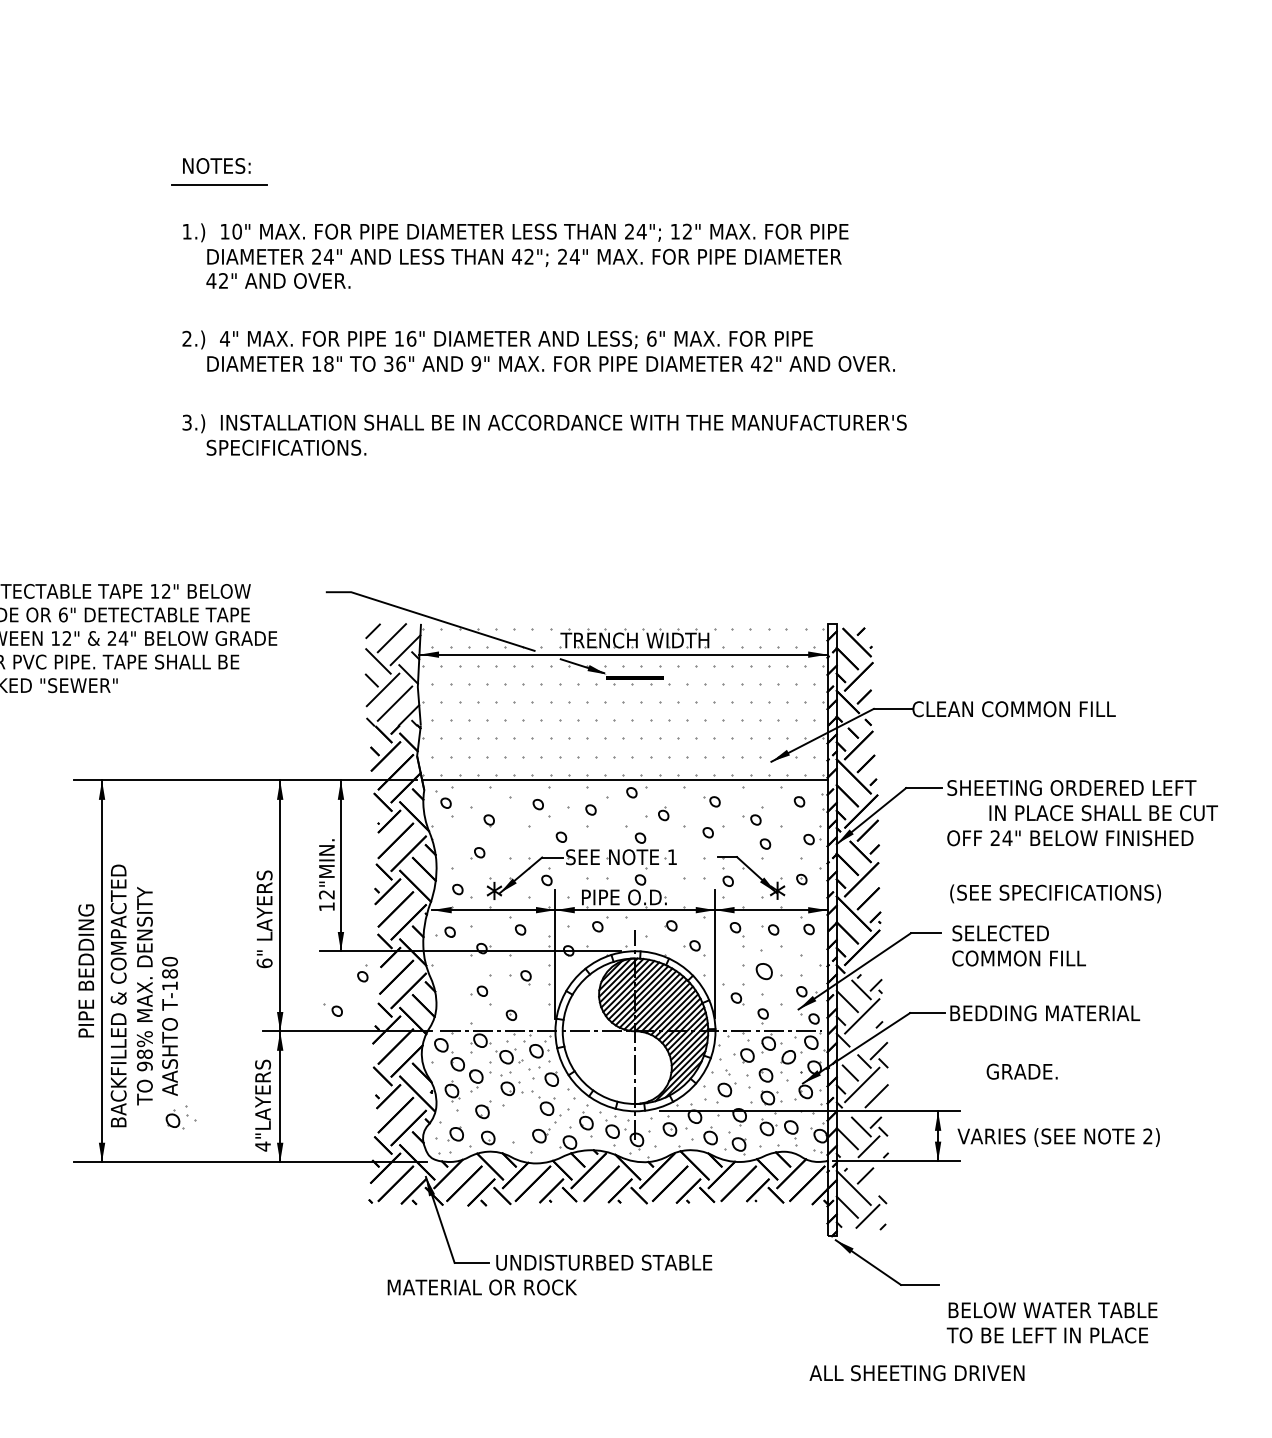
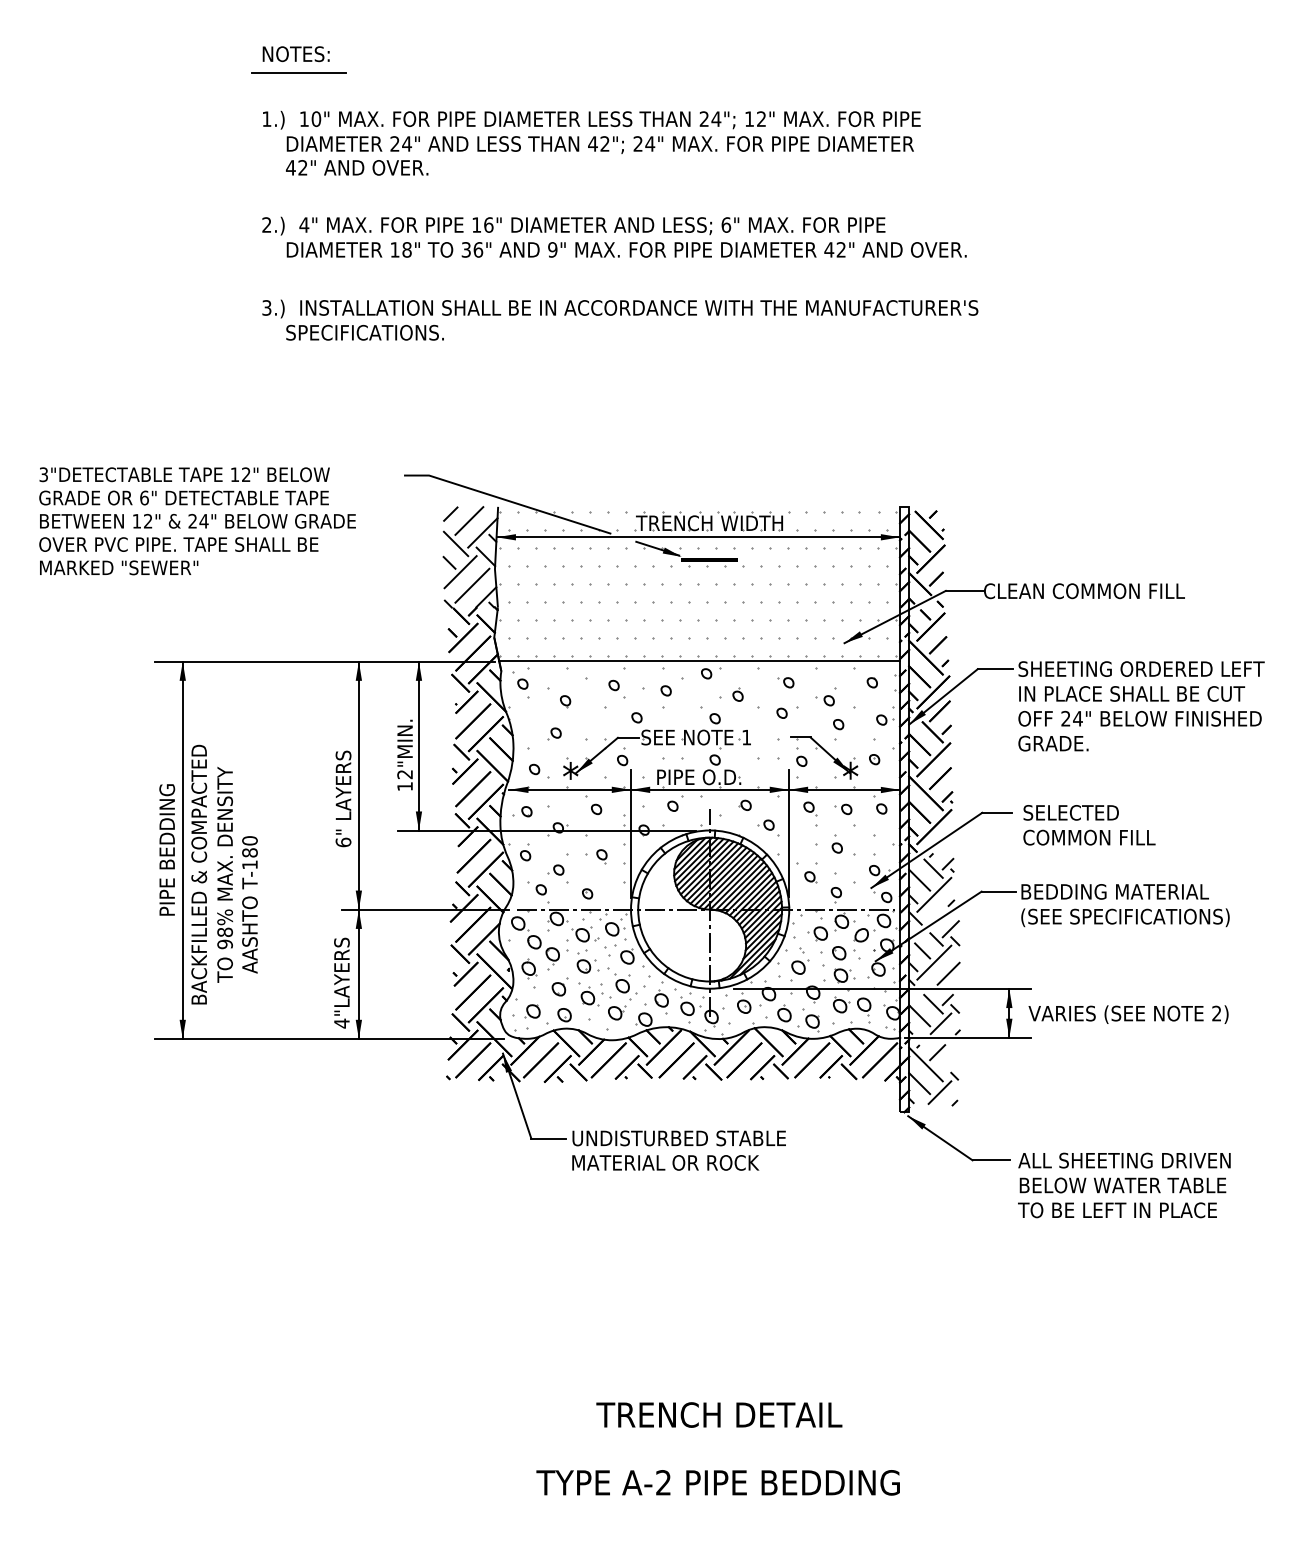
text: (1104, 812) -> (1132, 693), moved
text: (1055, 893) -> (1125, 917), moved
part: (763, 964) -> (836, 843), size x0.62
part: (362, 973) -> (525, 852), moved
part: (332, 1009) -> (536, 888), moved
text: (1022, 1071) -> (1053, 743), moved
part: (180, 1117) -> (595, 994), moved
text: (482, 1287) -> (665, 1162), moved
text: (917, 1373) -> (1124, 1160), moved

